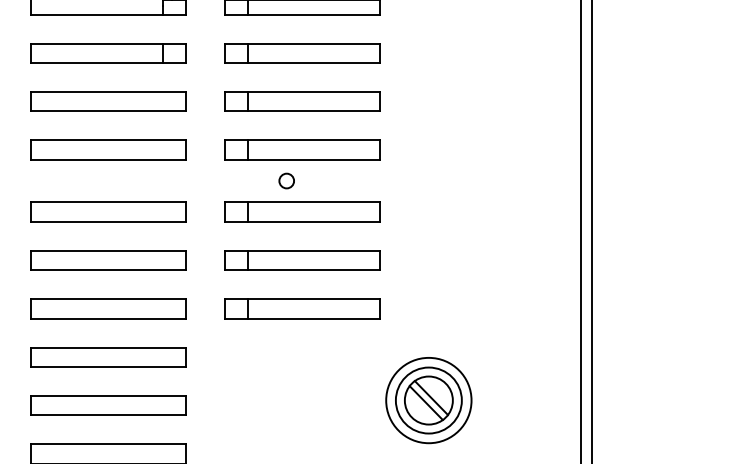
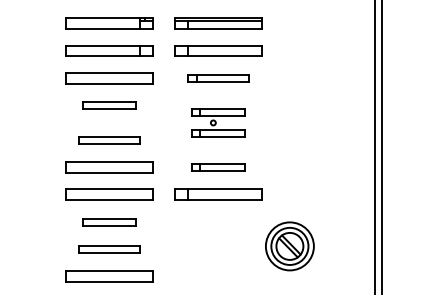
part: (301, 102) -> (218, 78), size x0.7
part: (108, 150) -> (109, 105), size x0.6
part: (301, 180) -> (218, 122), size x0.6
part: (108, 212) -> (109, 140), size x0.7
part: (301, 260) -> (218, 167), size x0.6
part: (108, 358) -> (109, 222), size x0.6
part: (108, 406) -> (109, 249), size x0.7

